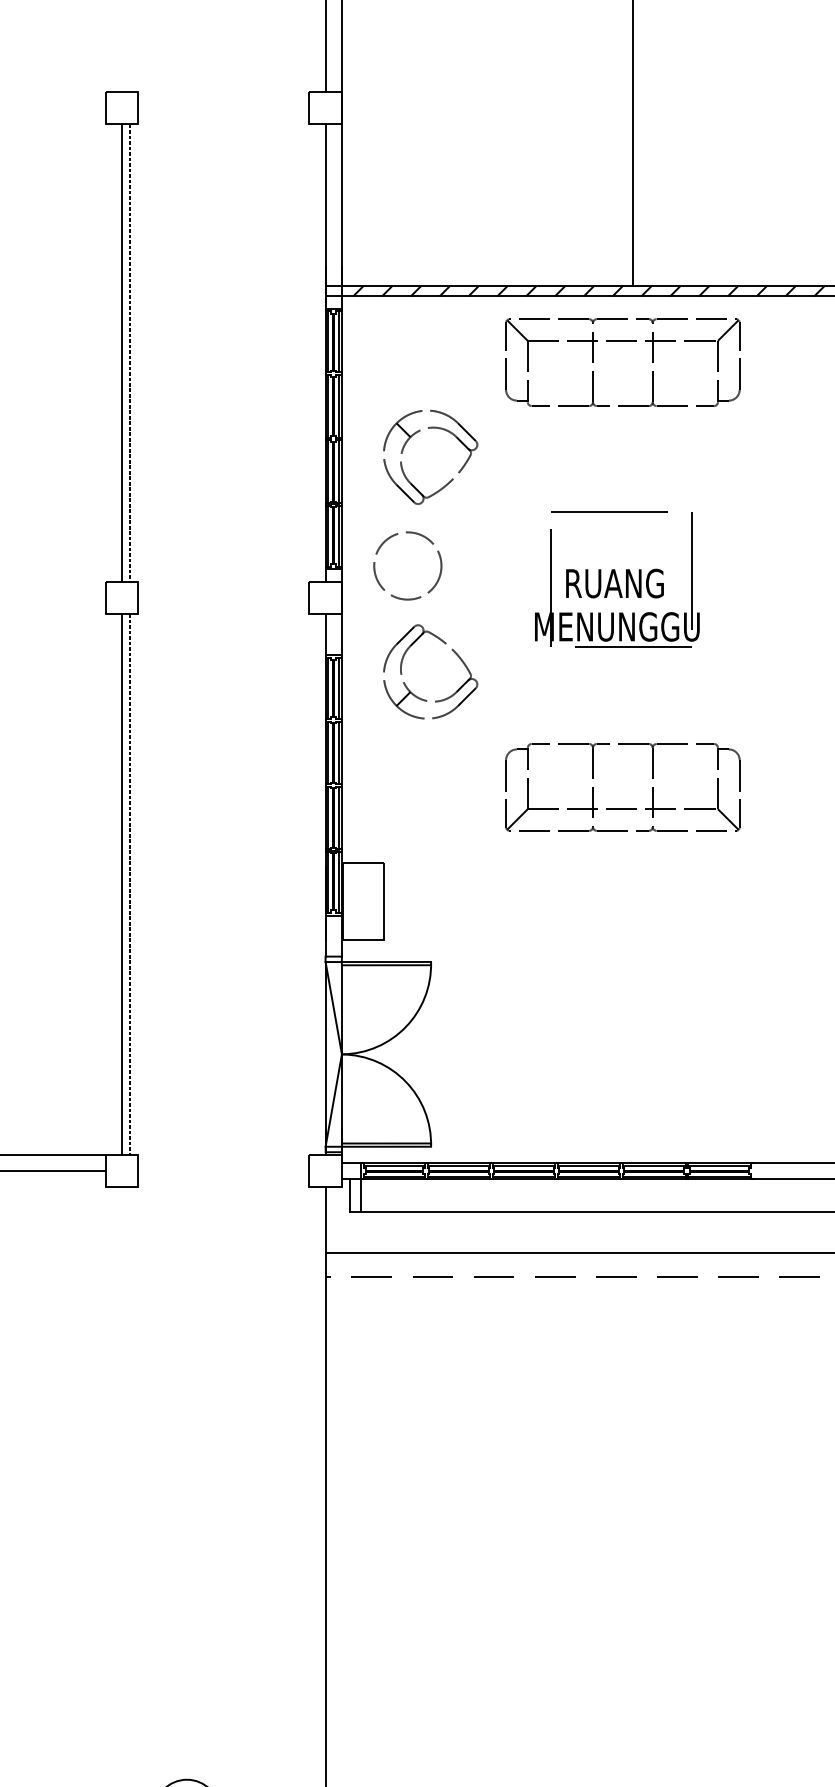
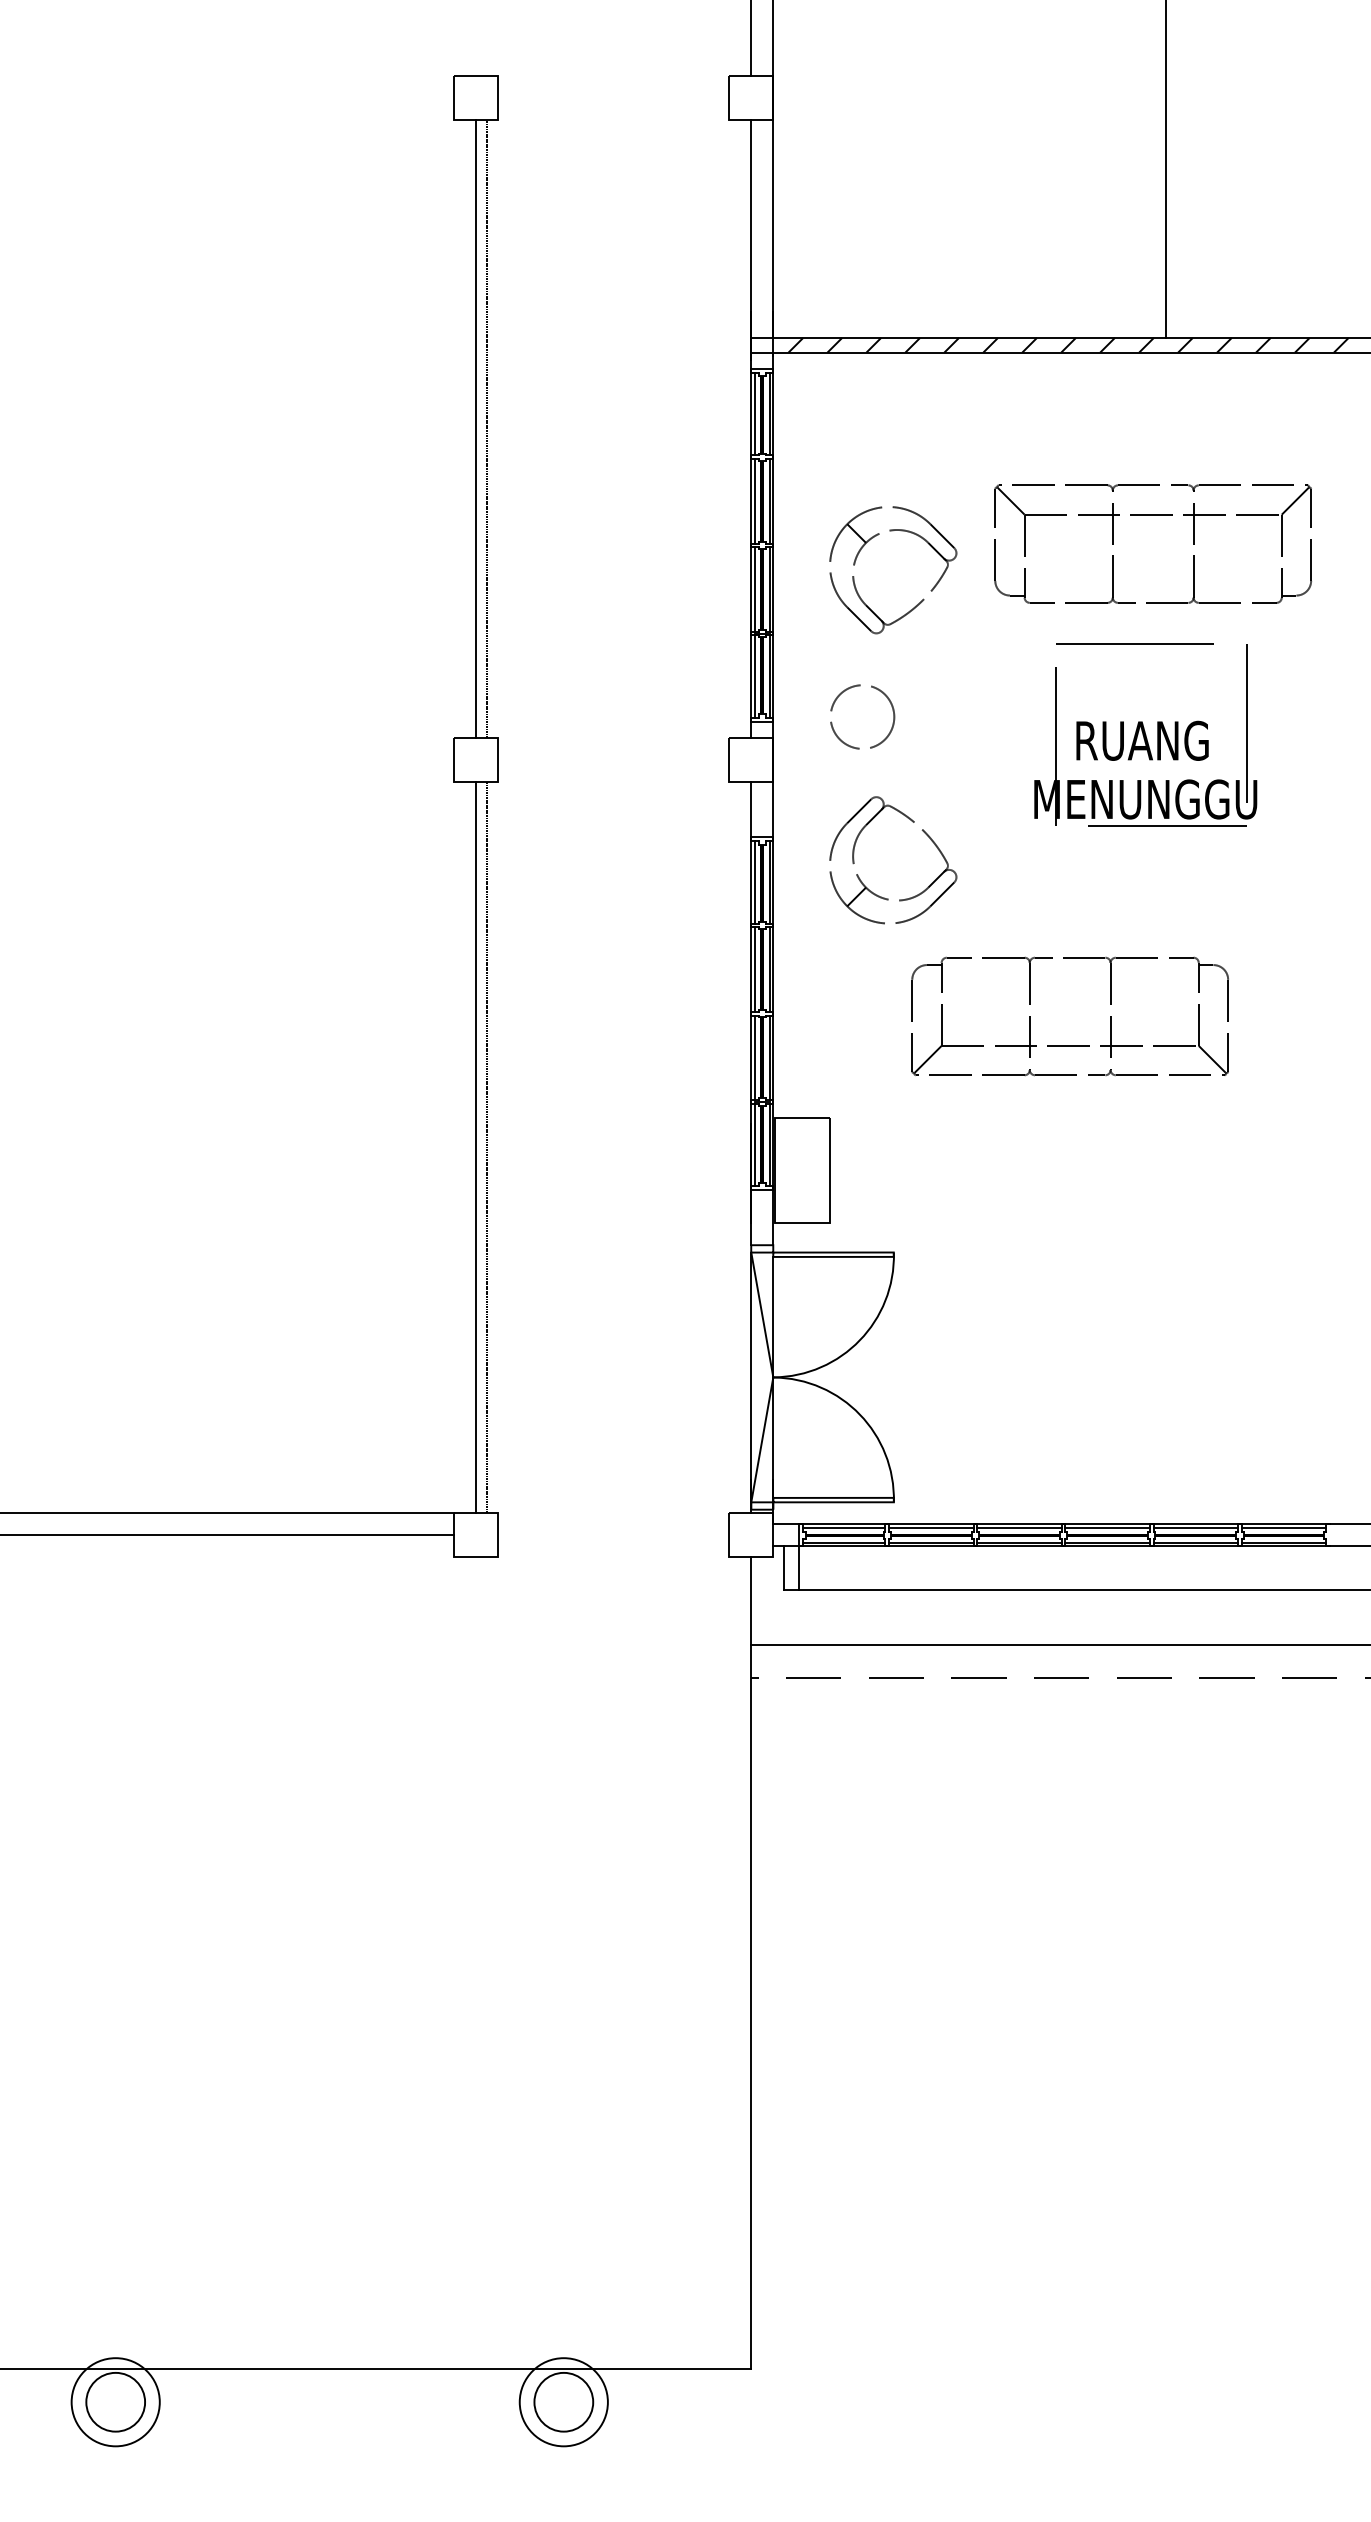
part: (622, 341) -> (1152, 515), moved
circle: (407, 565) -> (862, 716), size x0.7
part: (622, 808) -> (1069, 1045), moved

